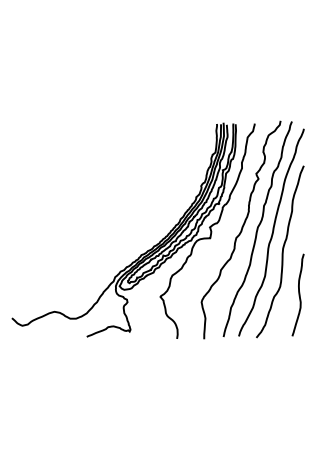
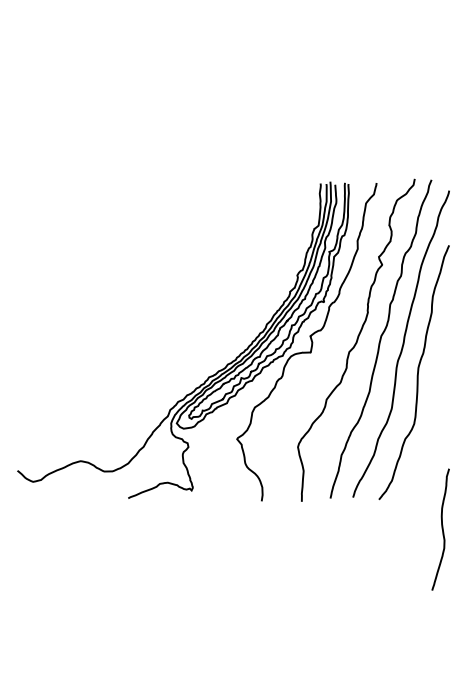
curve: (298, 294) -> (441, 528), moved

